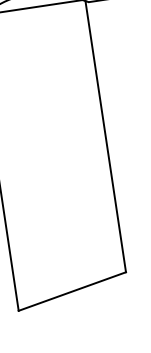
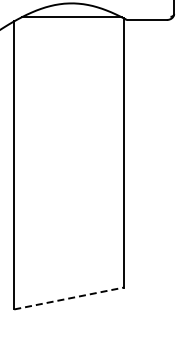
line: (72, 291) -> (69, 298), solid -> dashed

